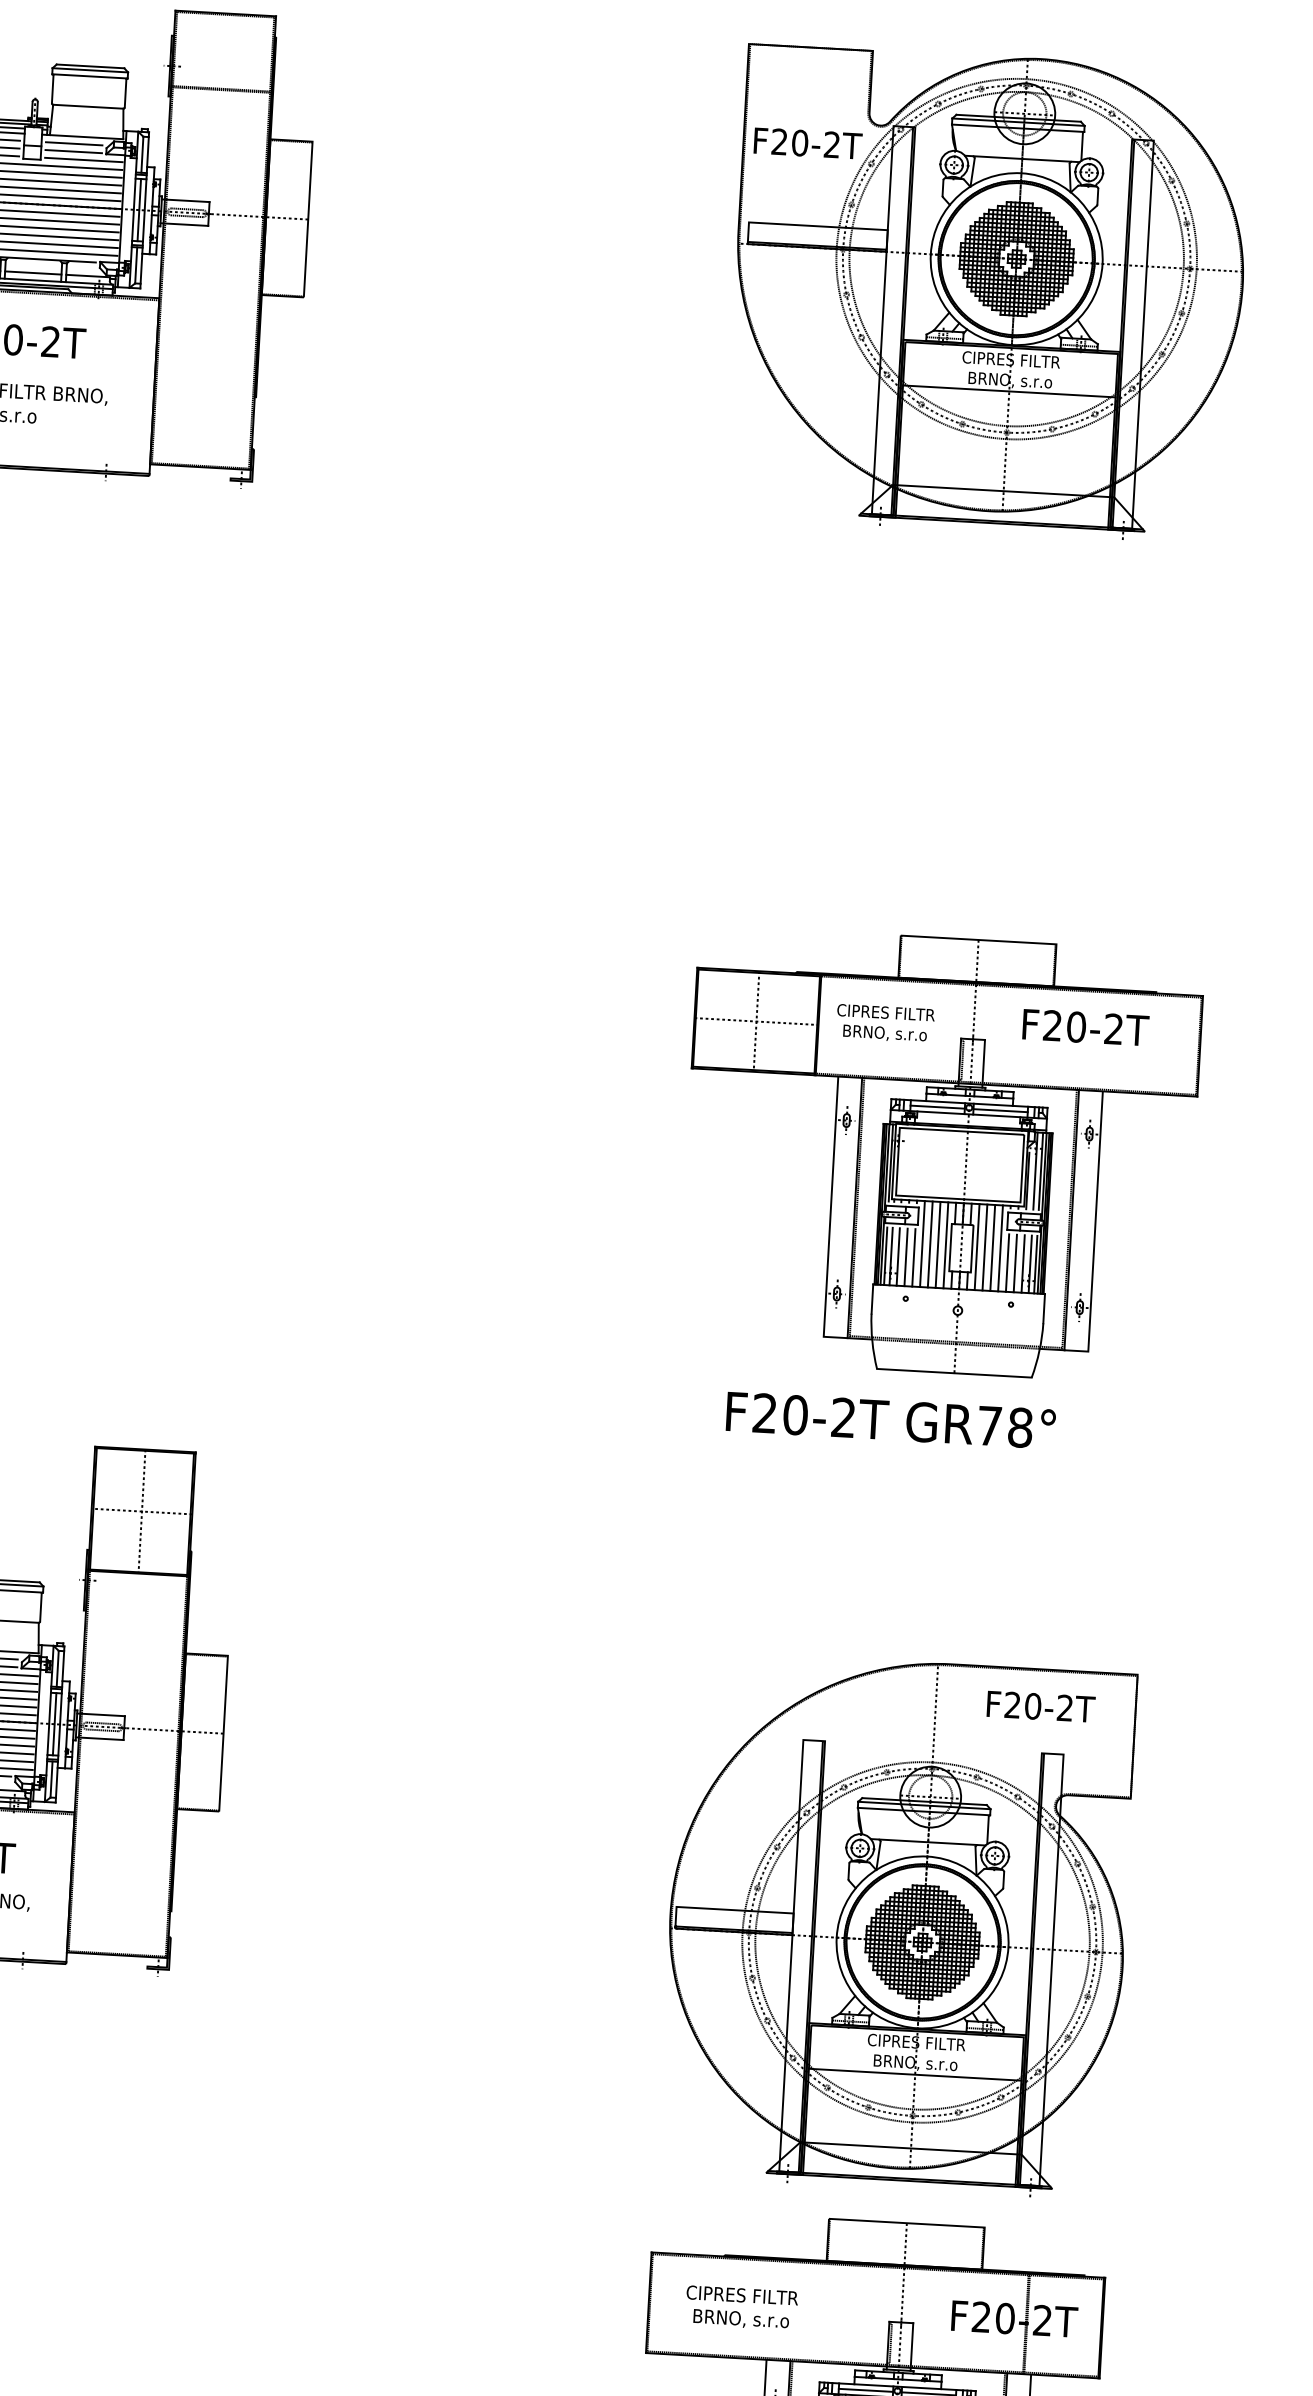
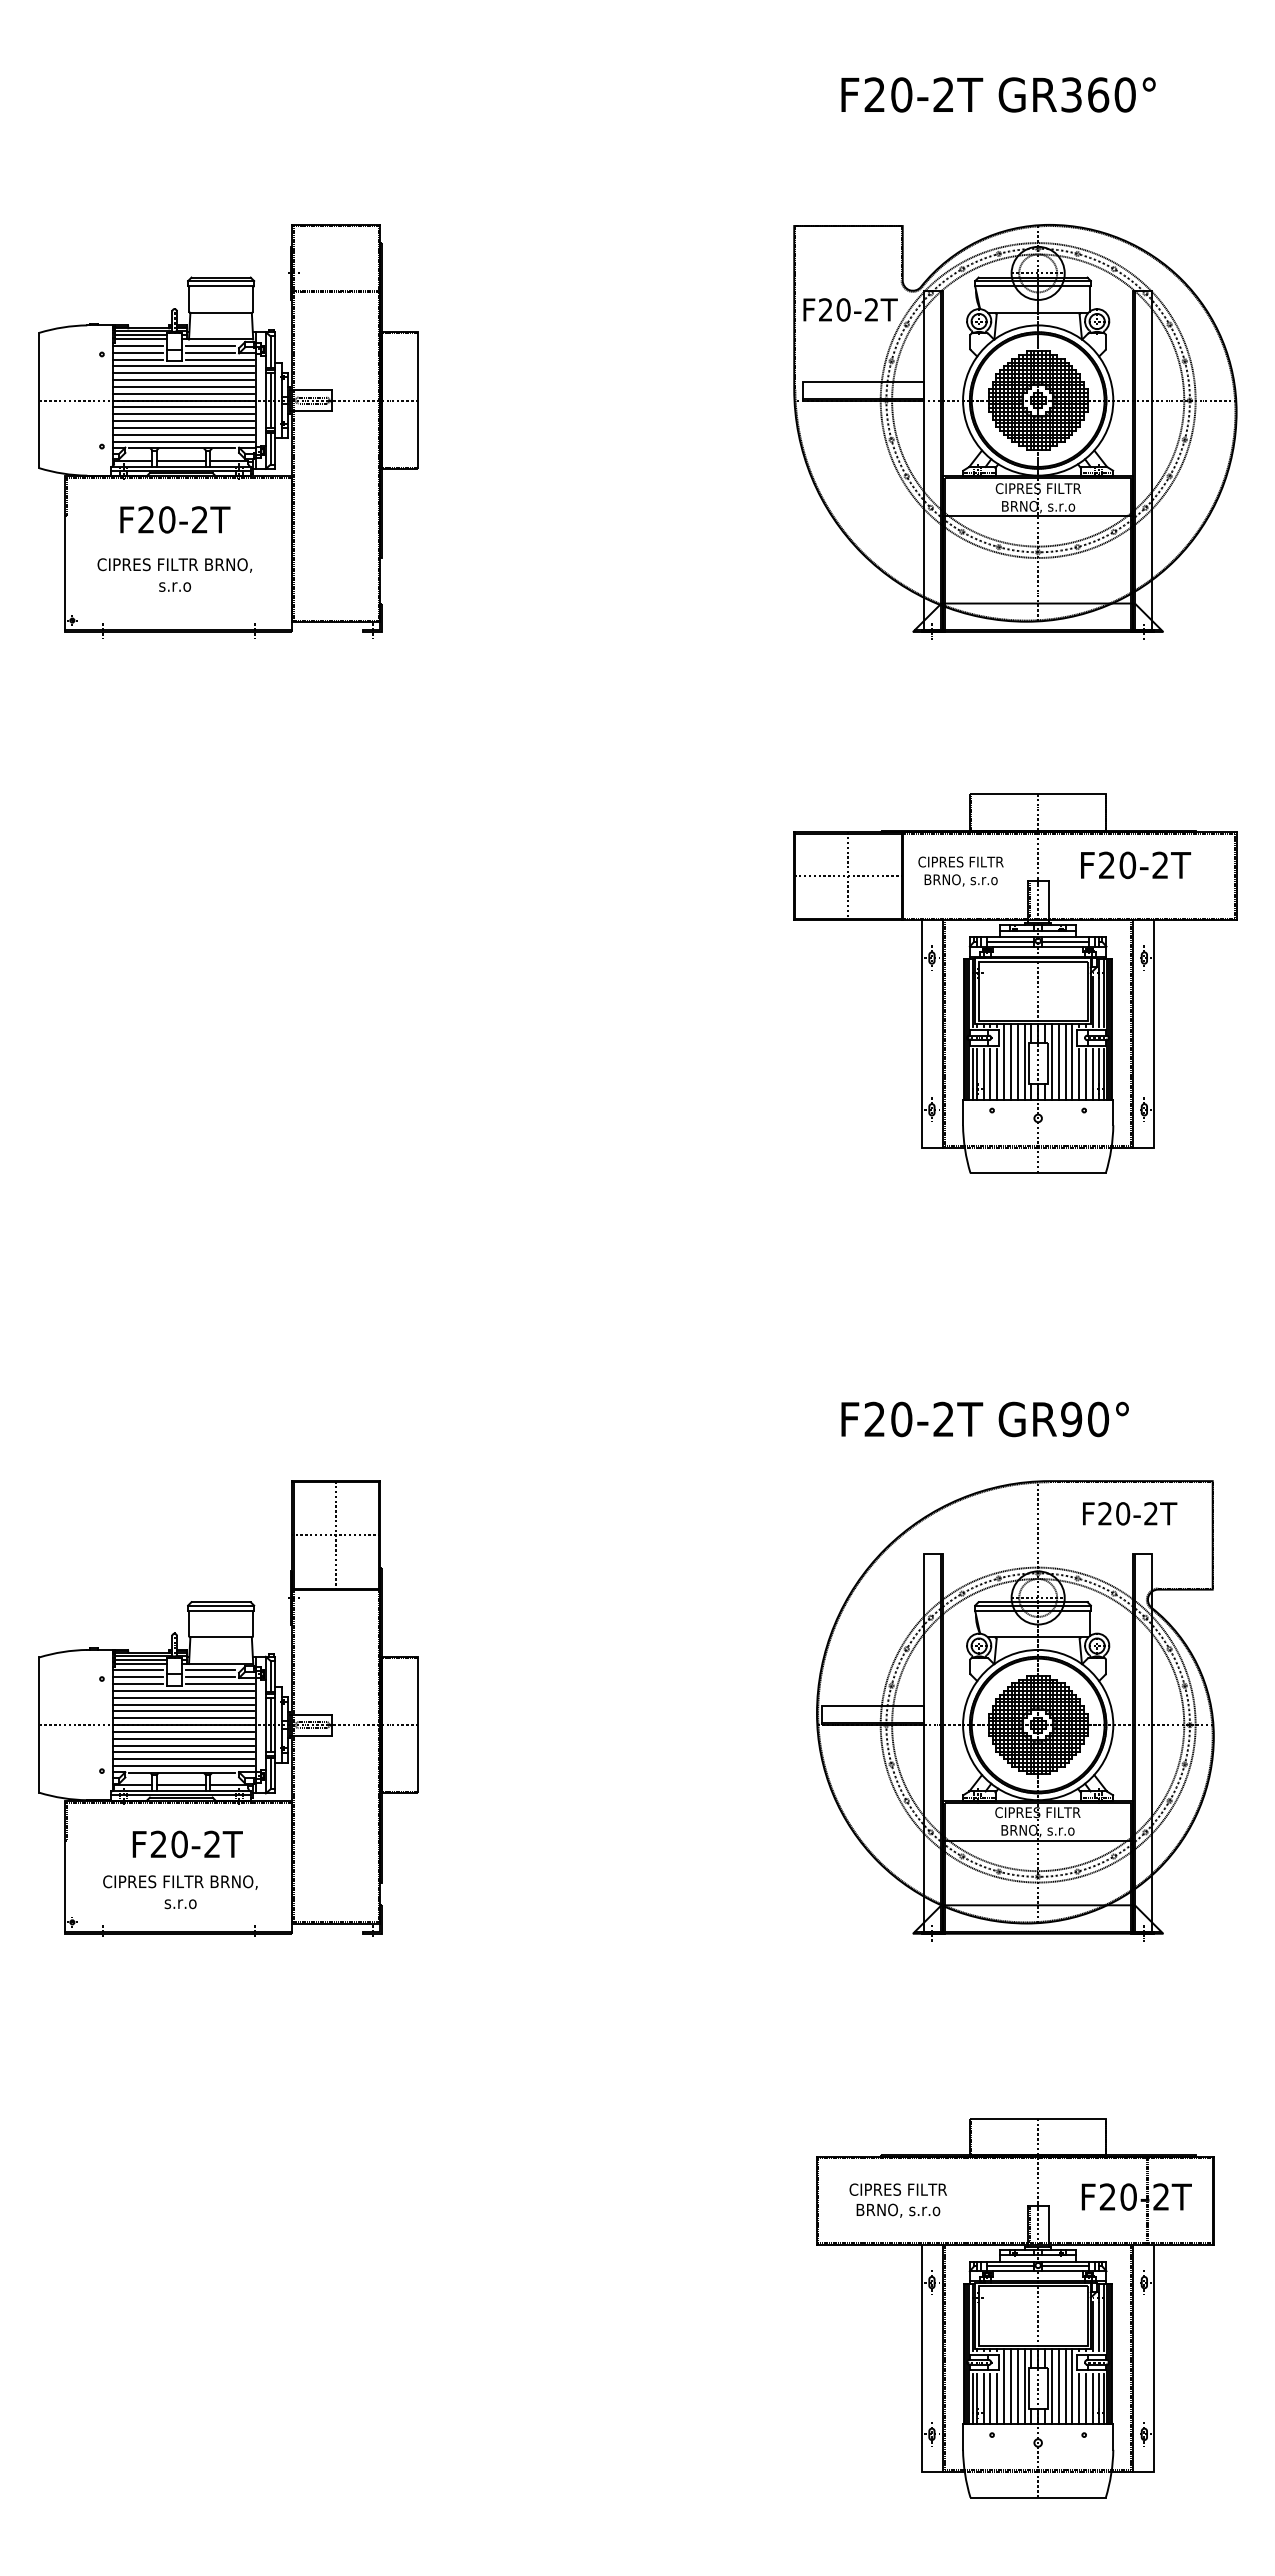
part: (940, 1155) -> (1015, 983), moved
text: (1005, 1426) -> (1085, 1419), GR78° -> GR90°
part: (897, 1924) -> (1015, 1710), moved

